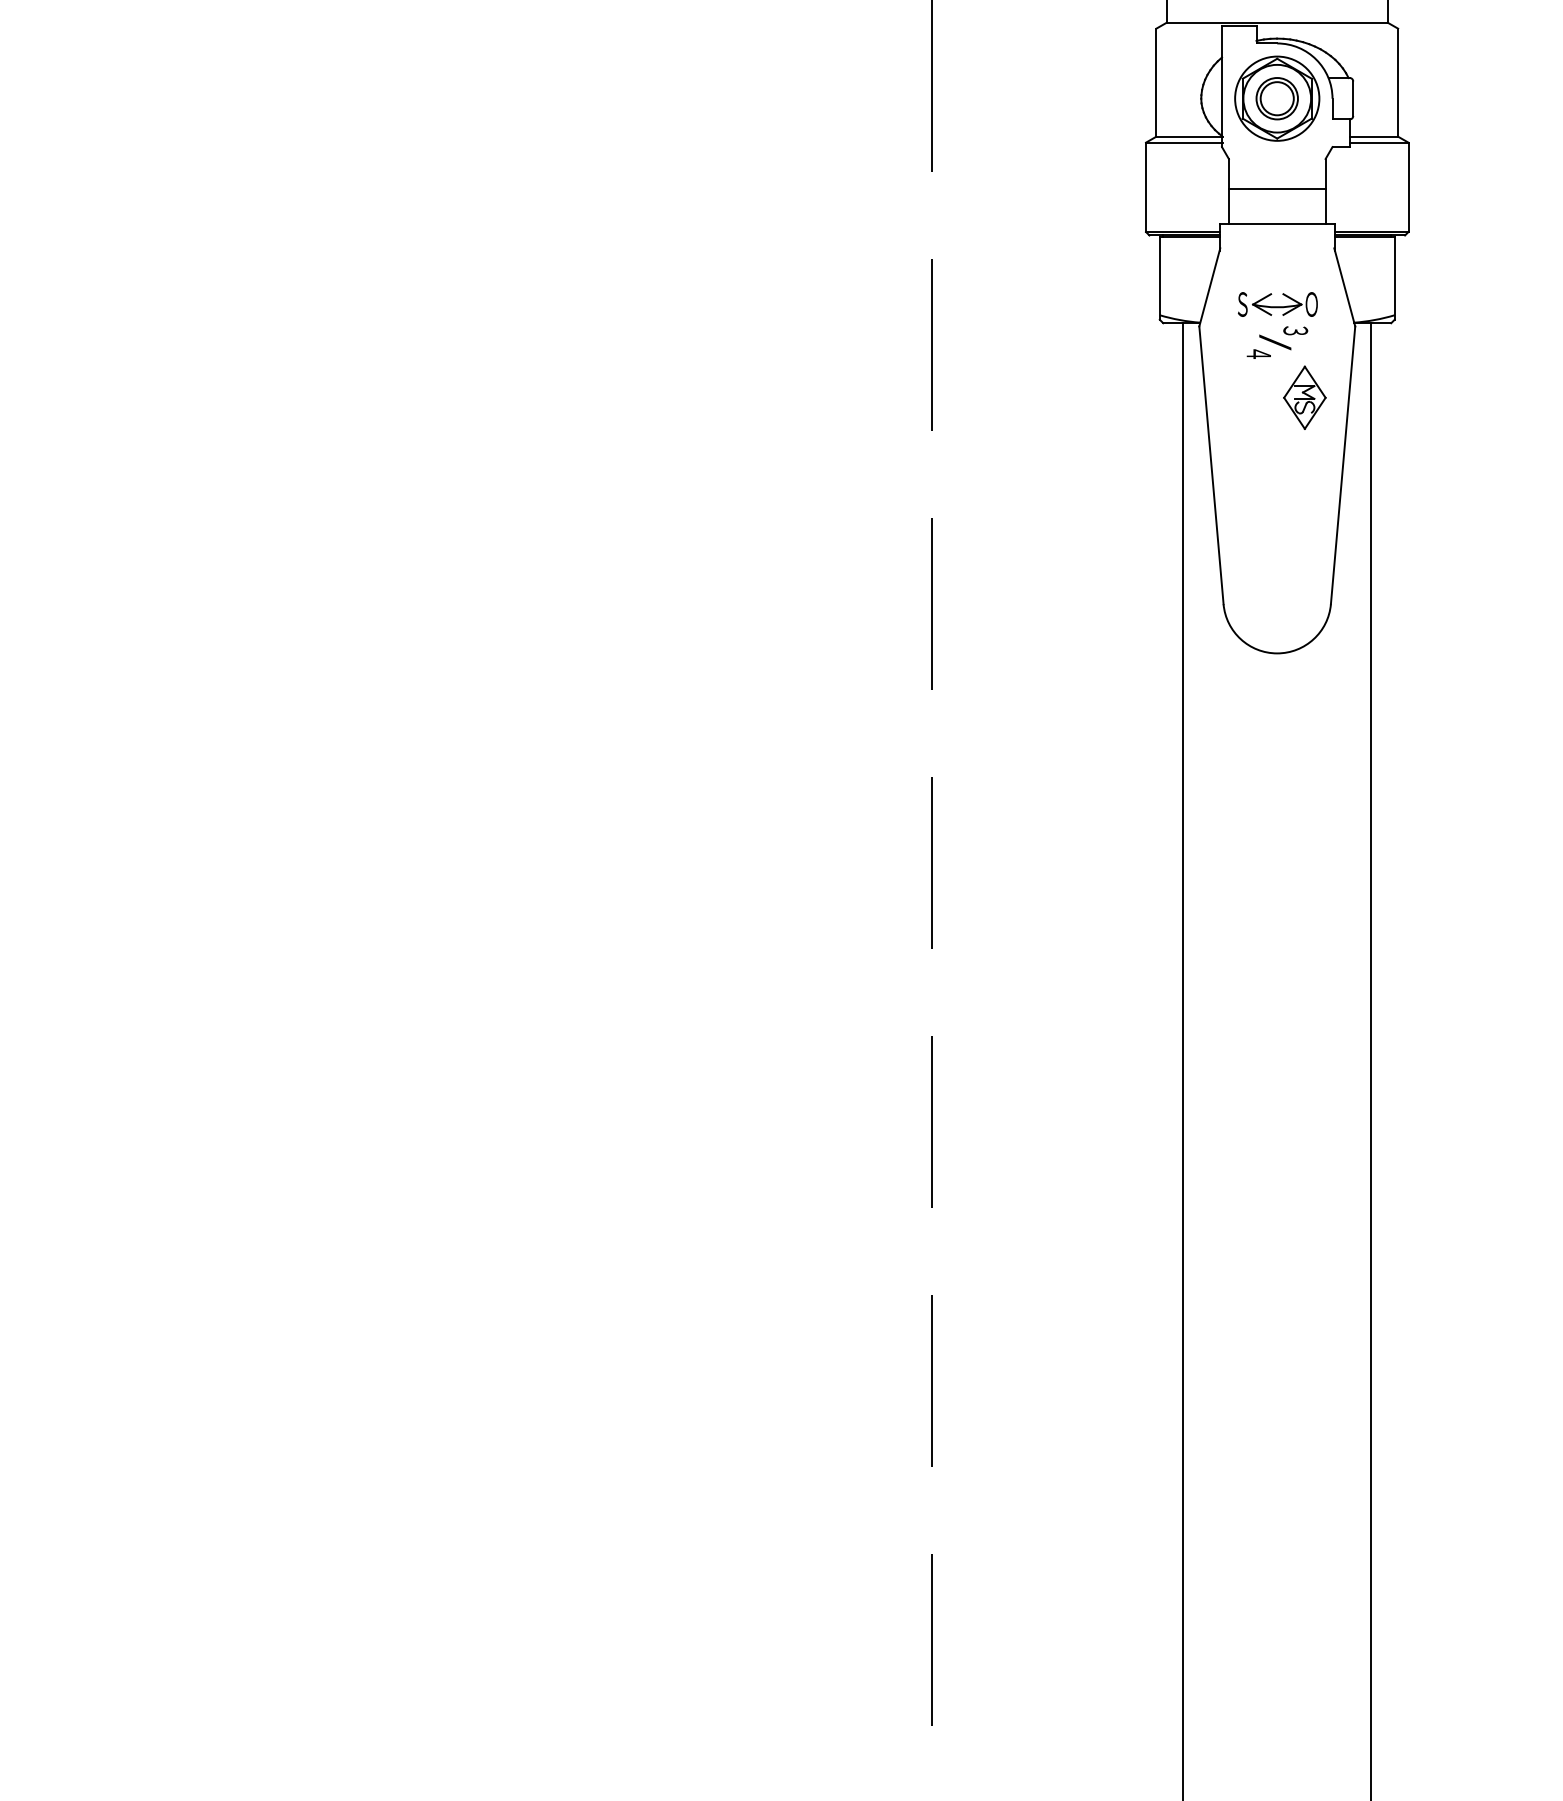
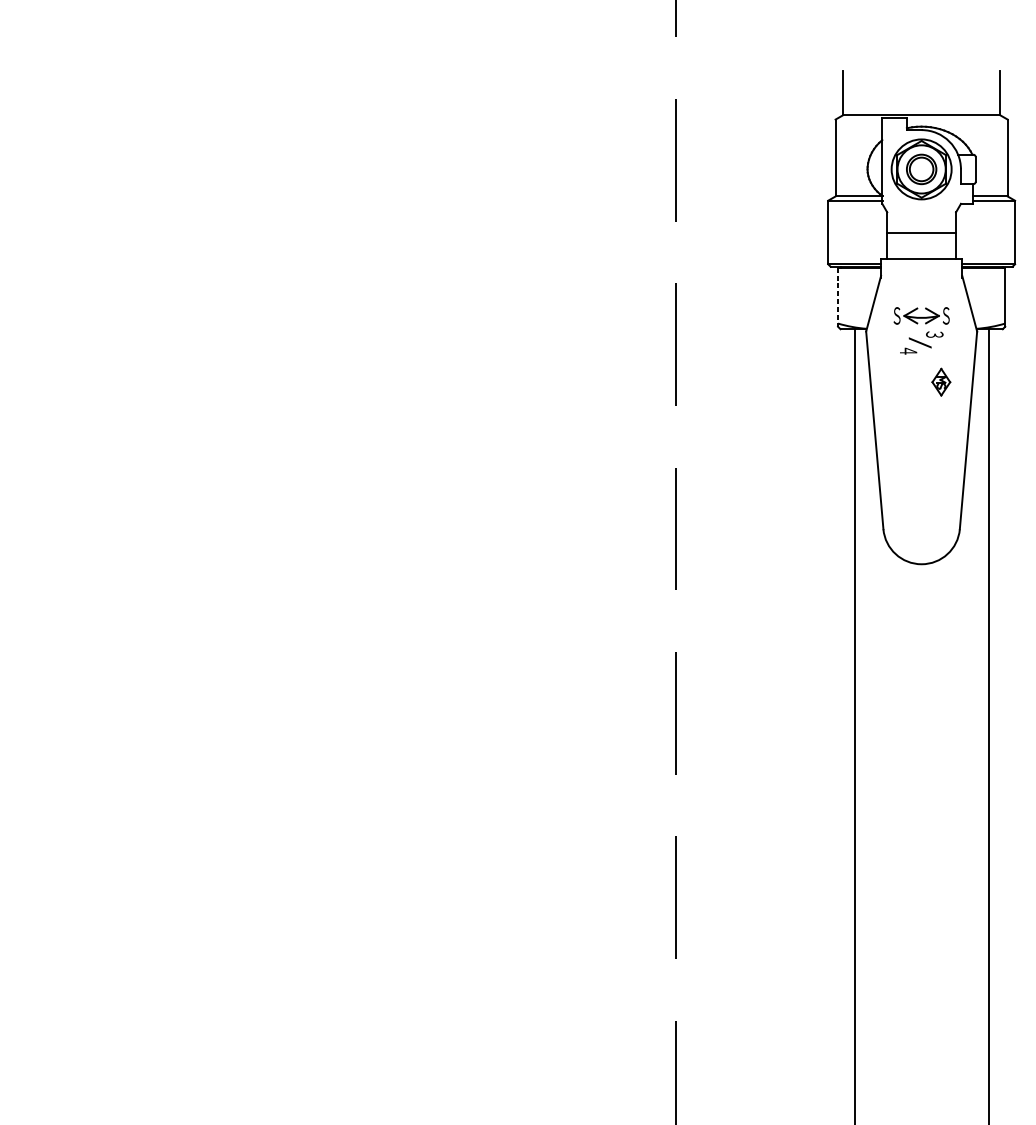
line: (1159, 278) -> (837, 297), solid -> dashed
text: (1311, 304) -> (946, 315), Ｏ -> Ｓ
part: (1304, 397) -> (941, 382), size x0.6

